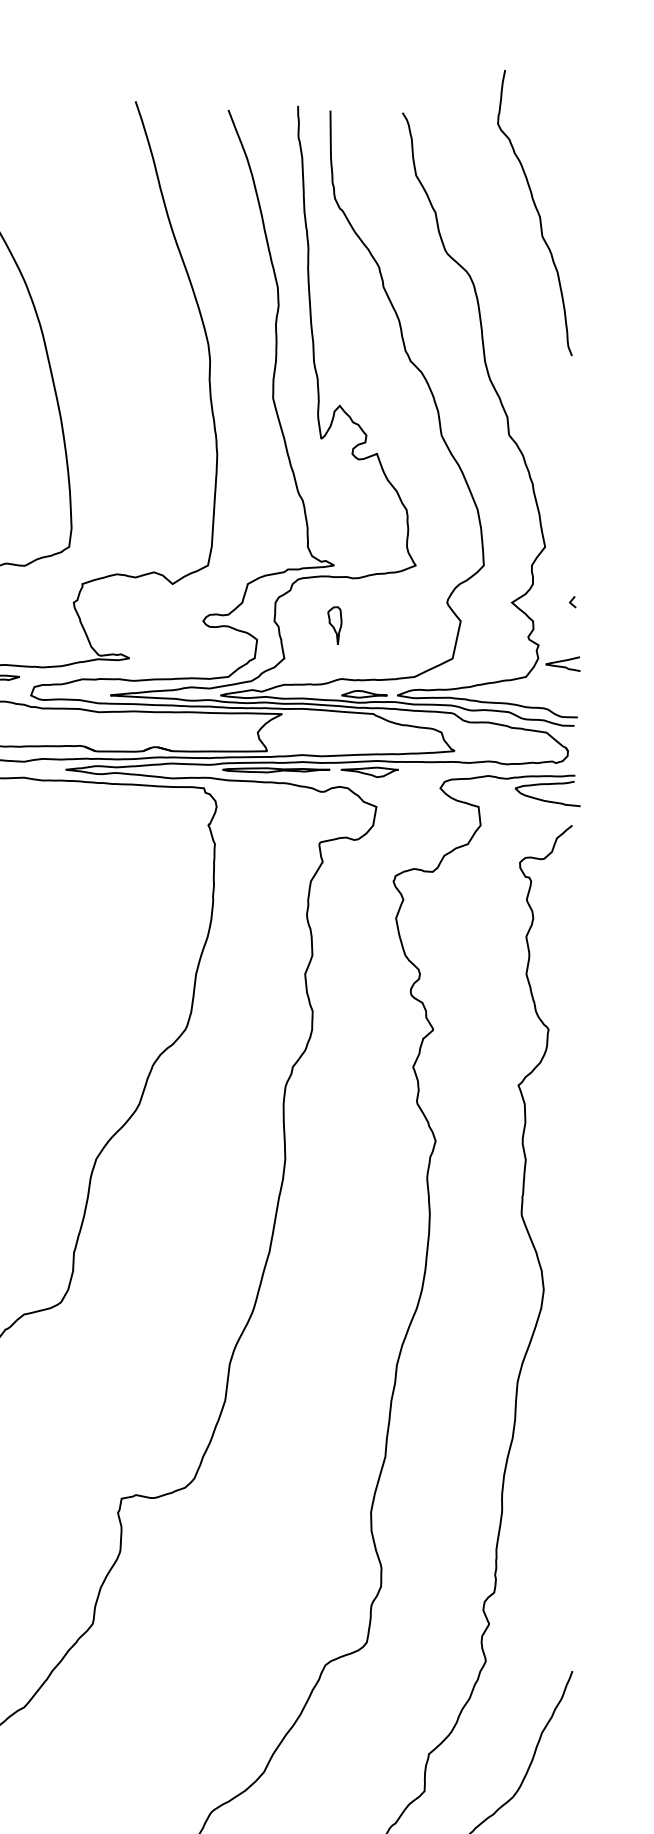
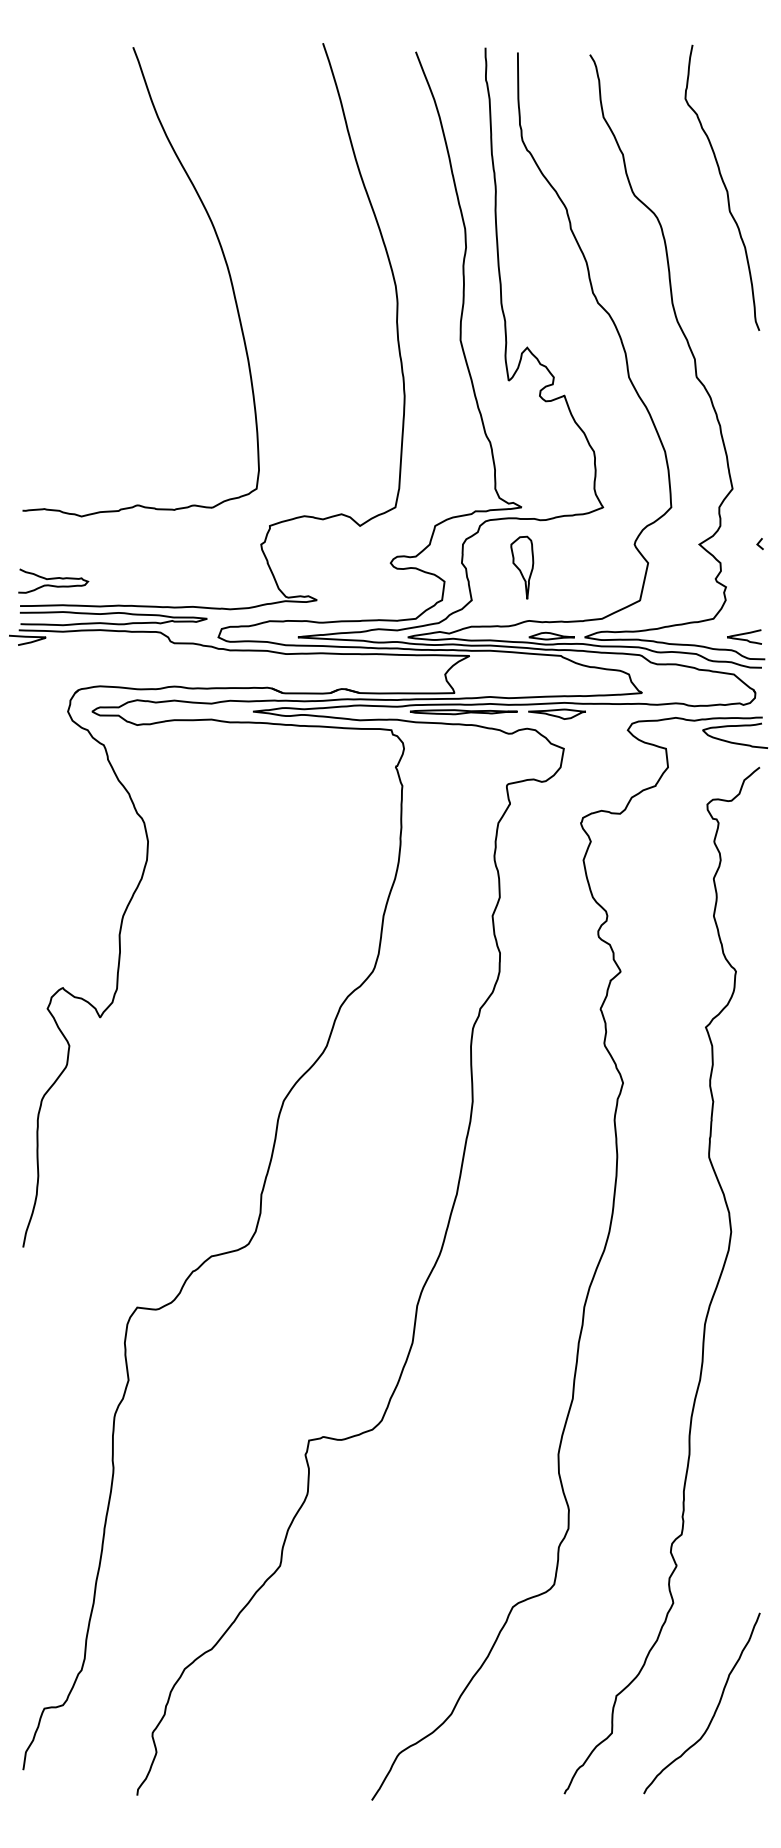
curve: (537, 212) -> (724, 187), moved
part: (335, 625) -> (522, 567), size x1.67
curve: (563, 661) -> (744, 634), moved

